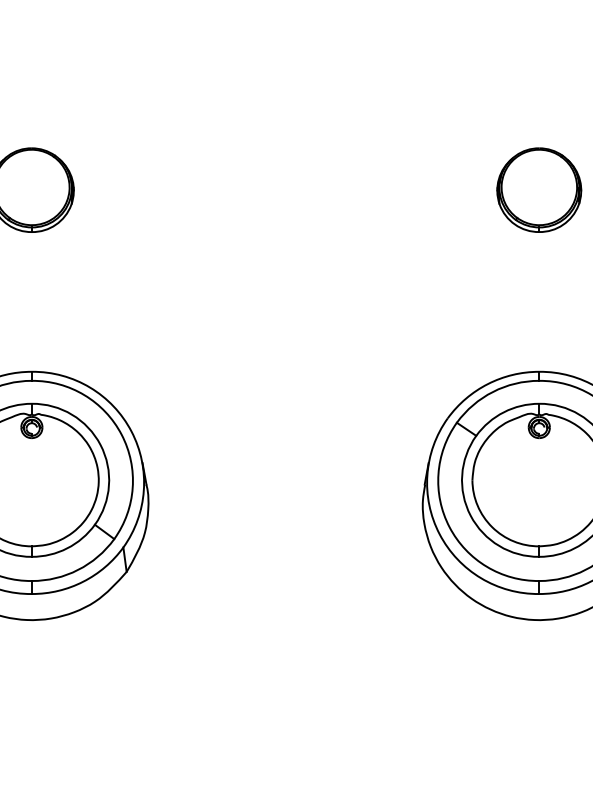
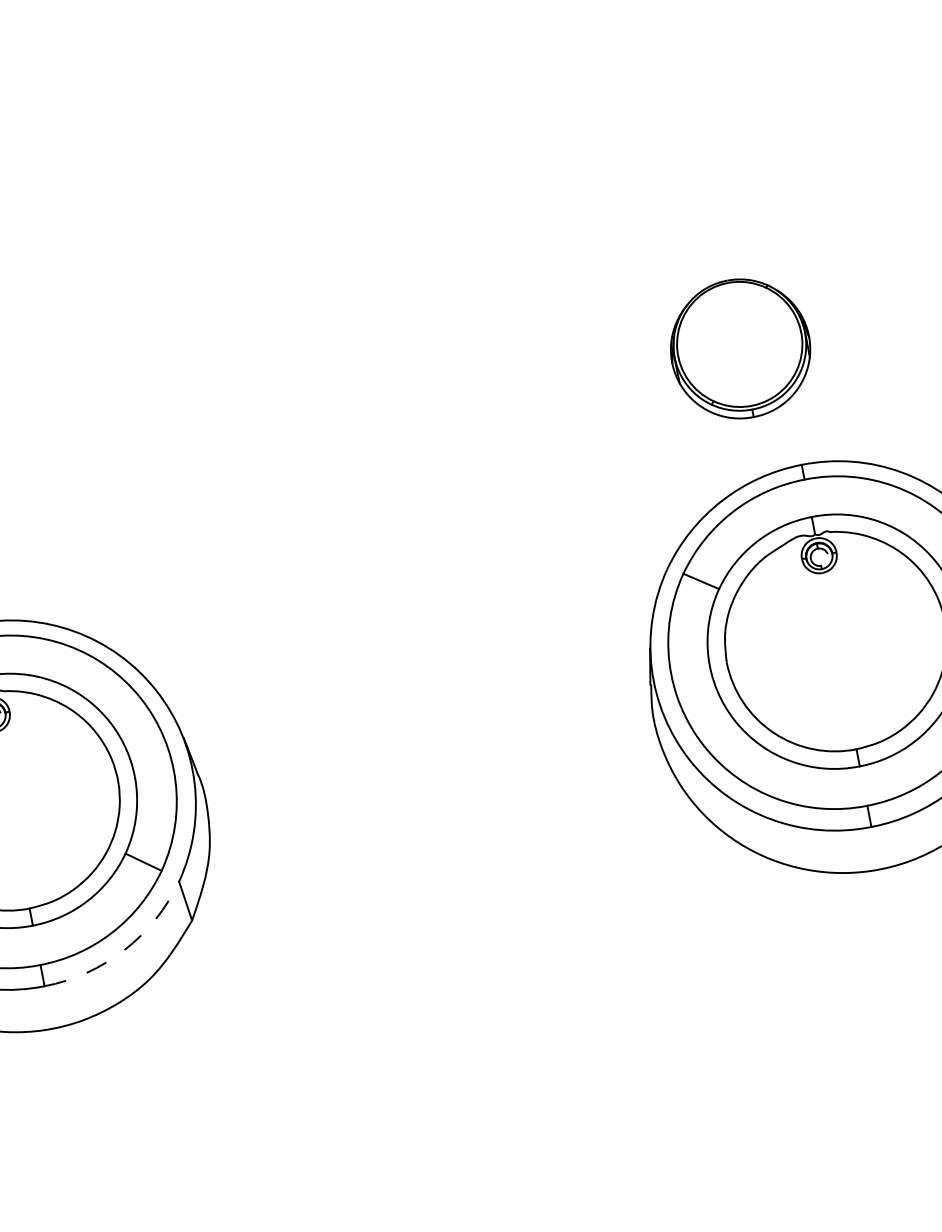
part: (539, 189) -> (740, 347), moved
arc: (83, 581) -> (124, 949), solid -> dashed

